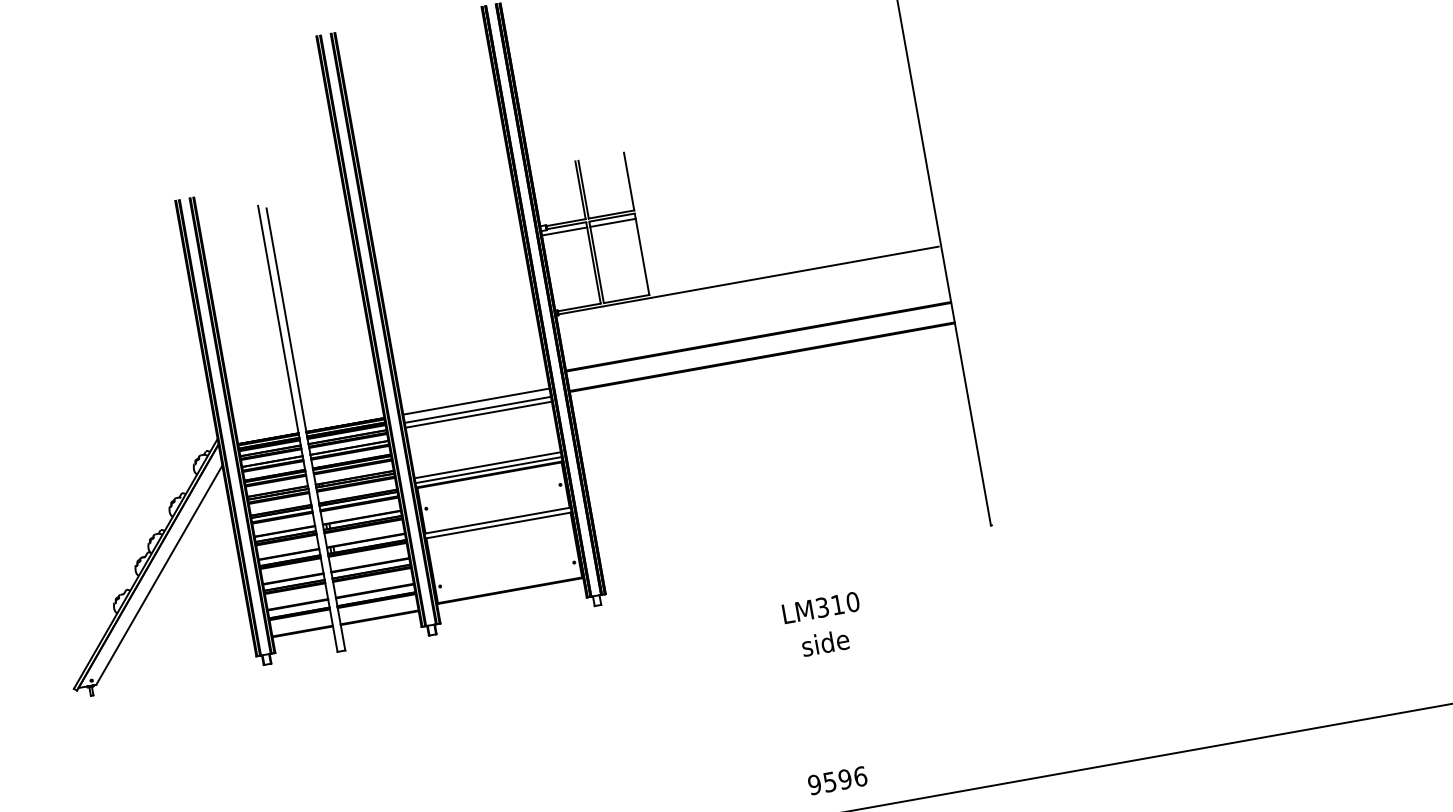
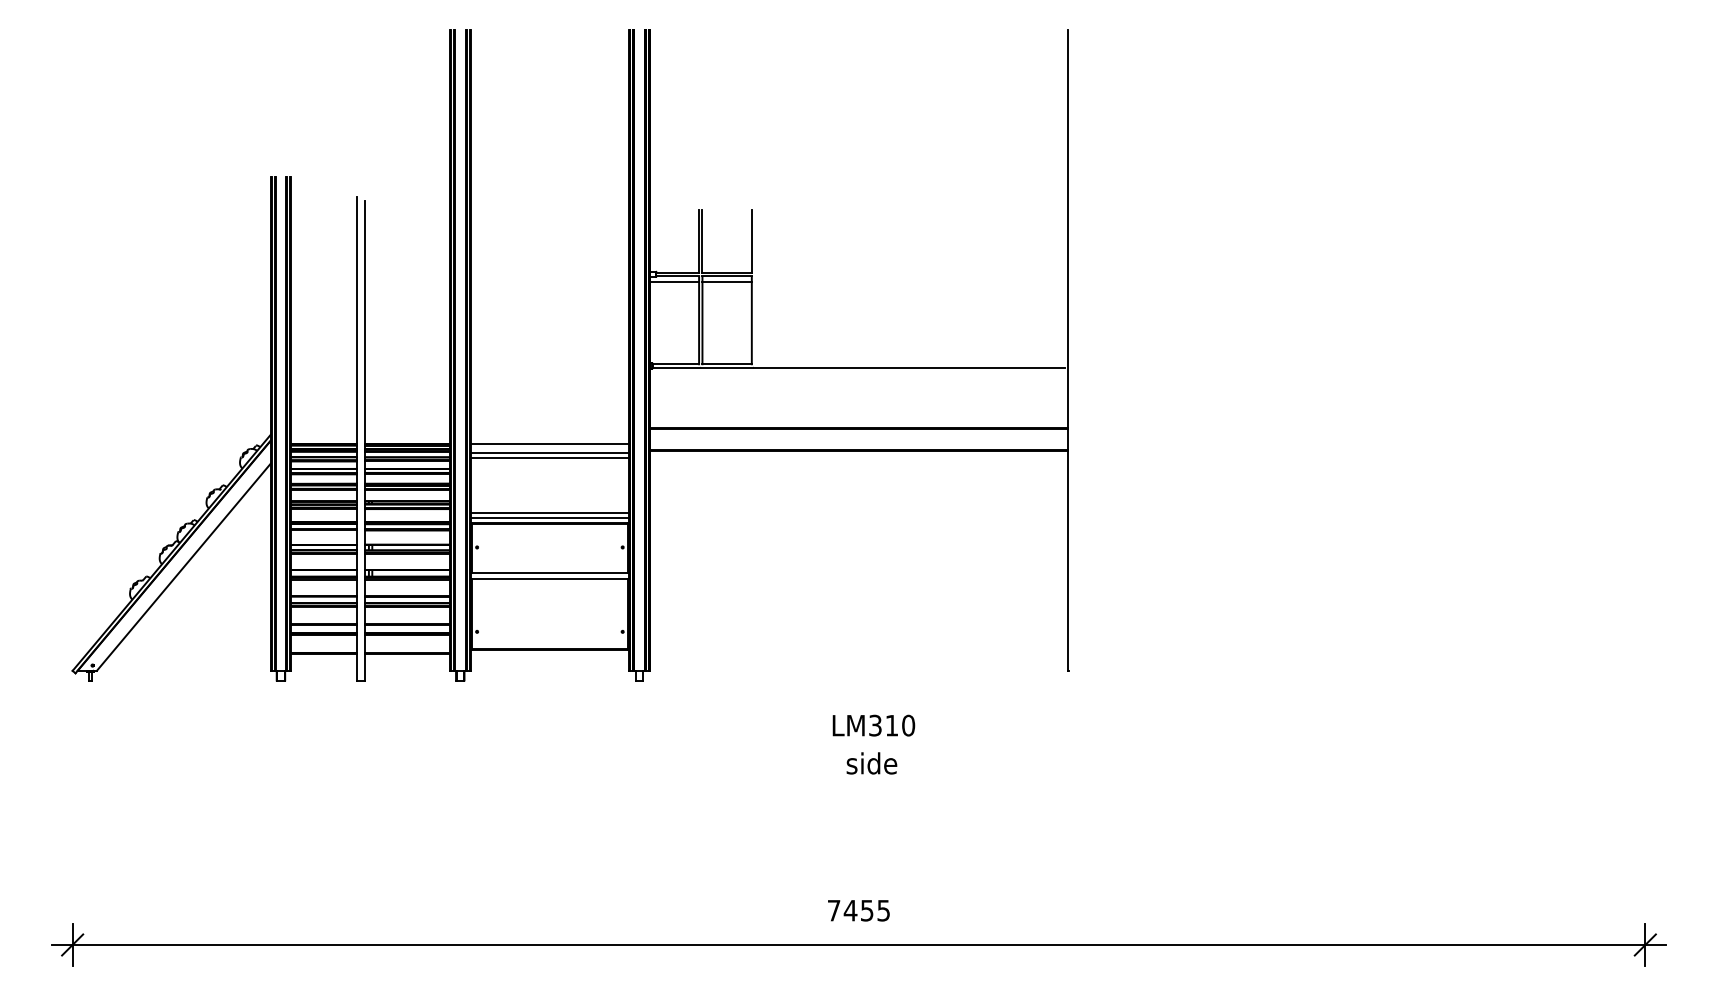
text: (837, 780) -> (858, 910), 9596 -> 7455

